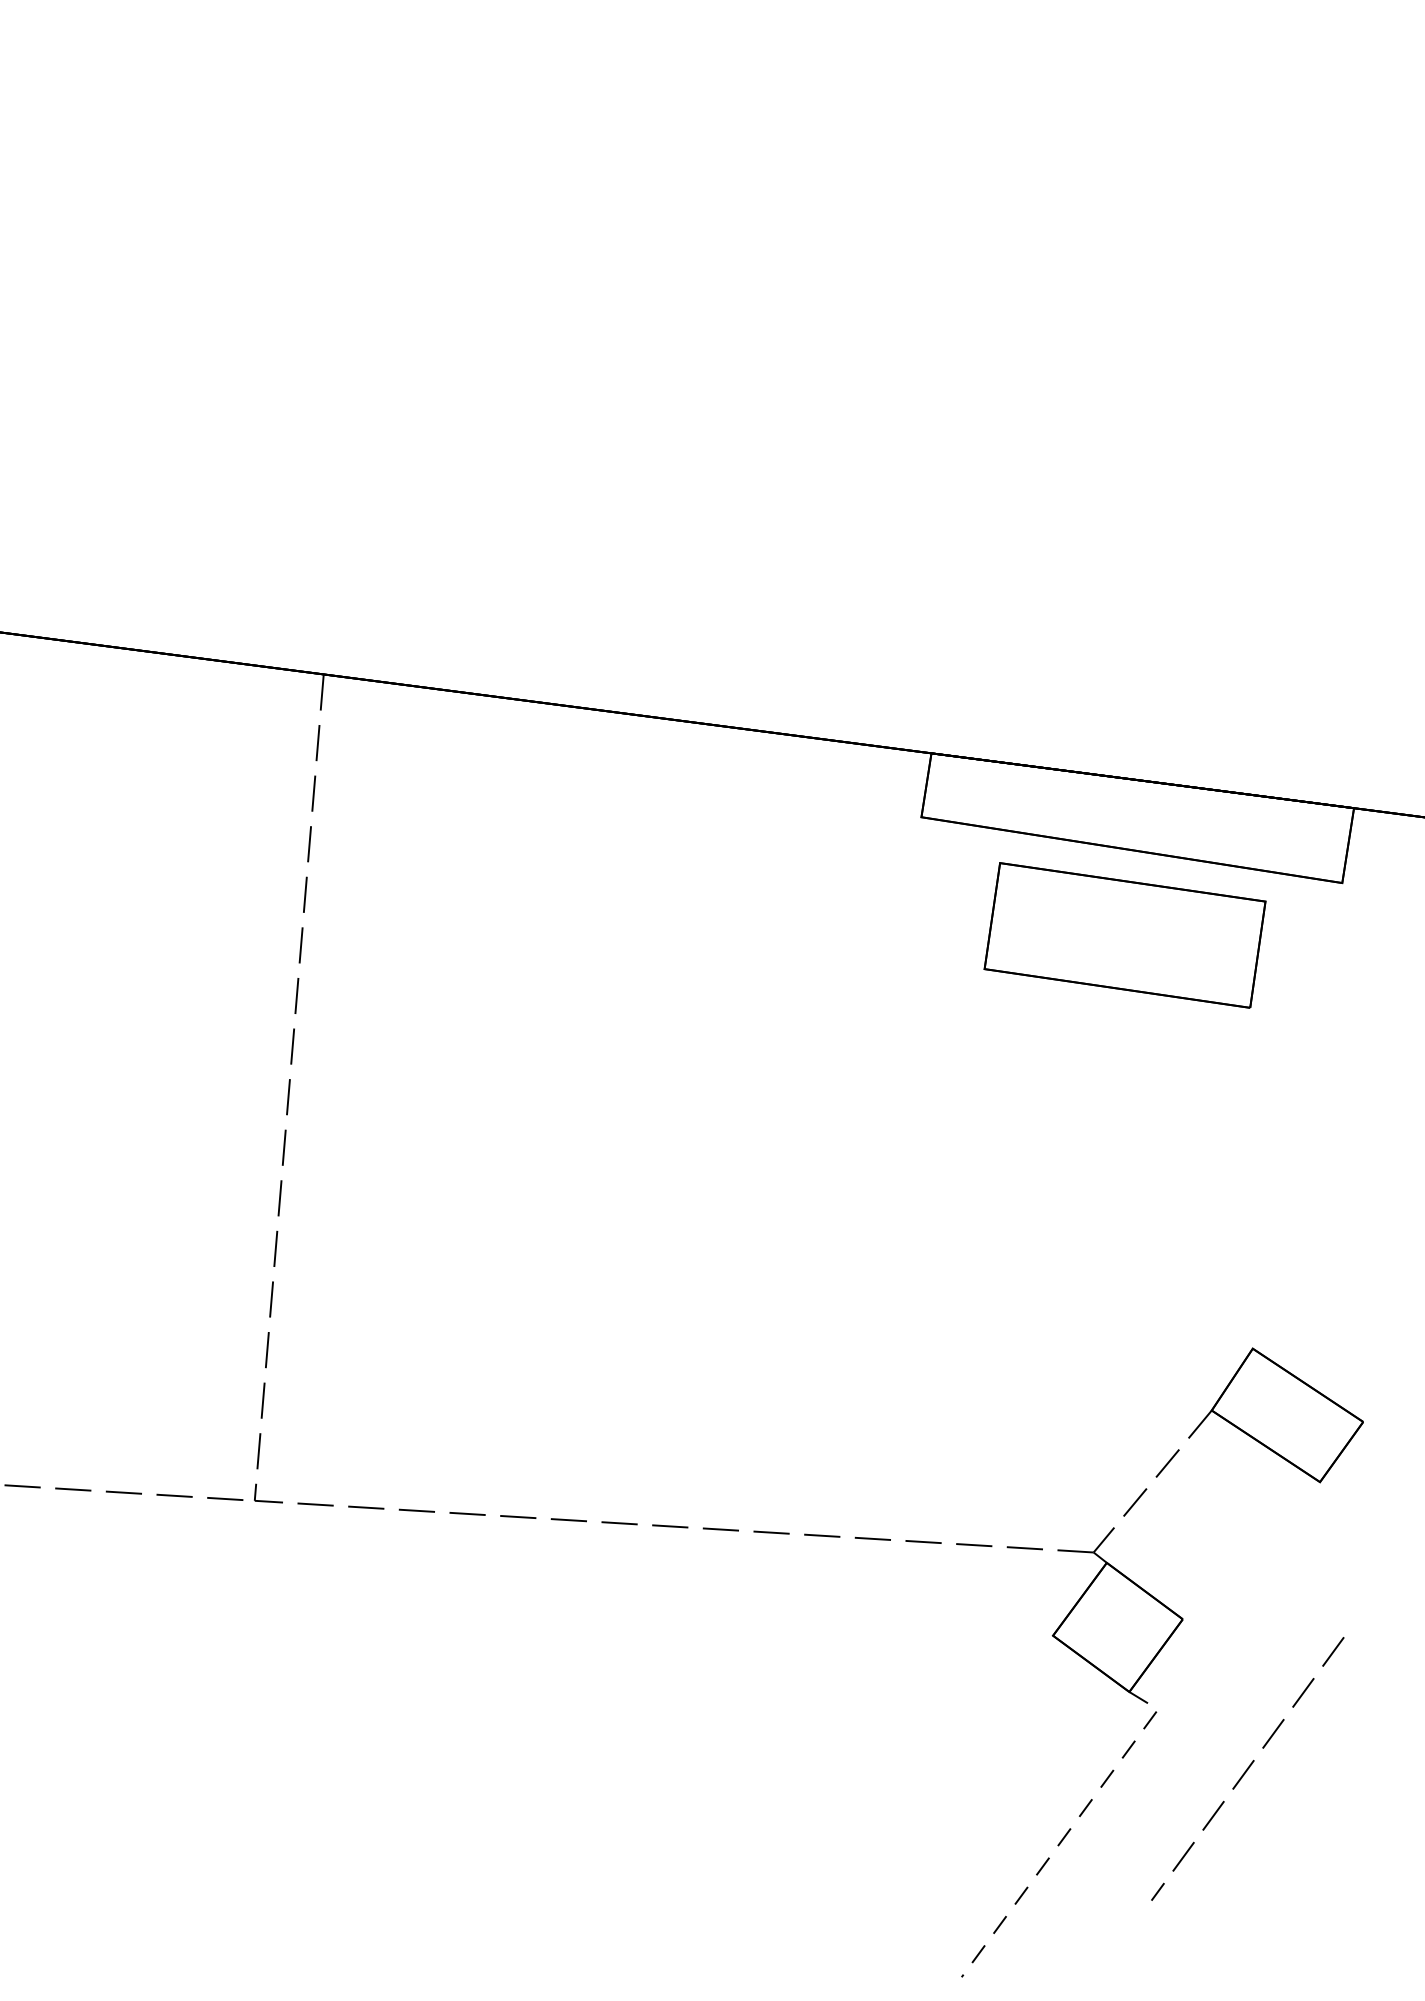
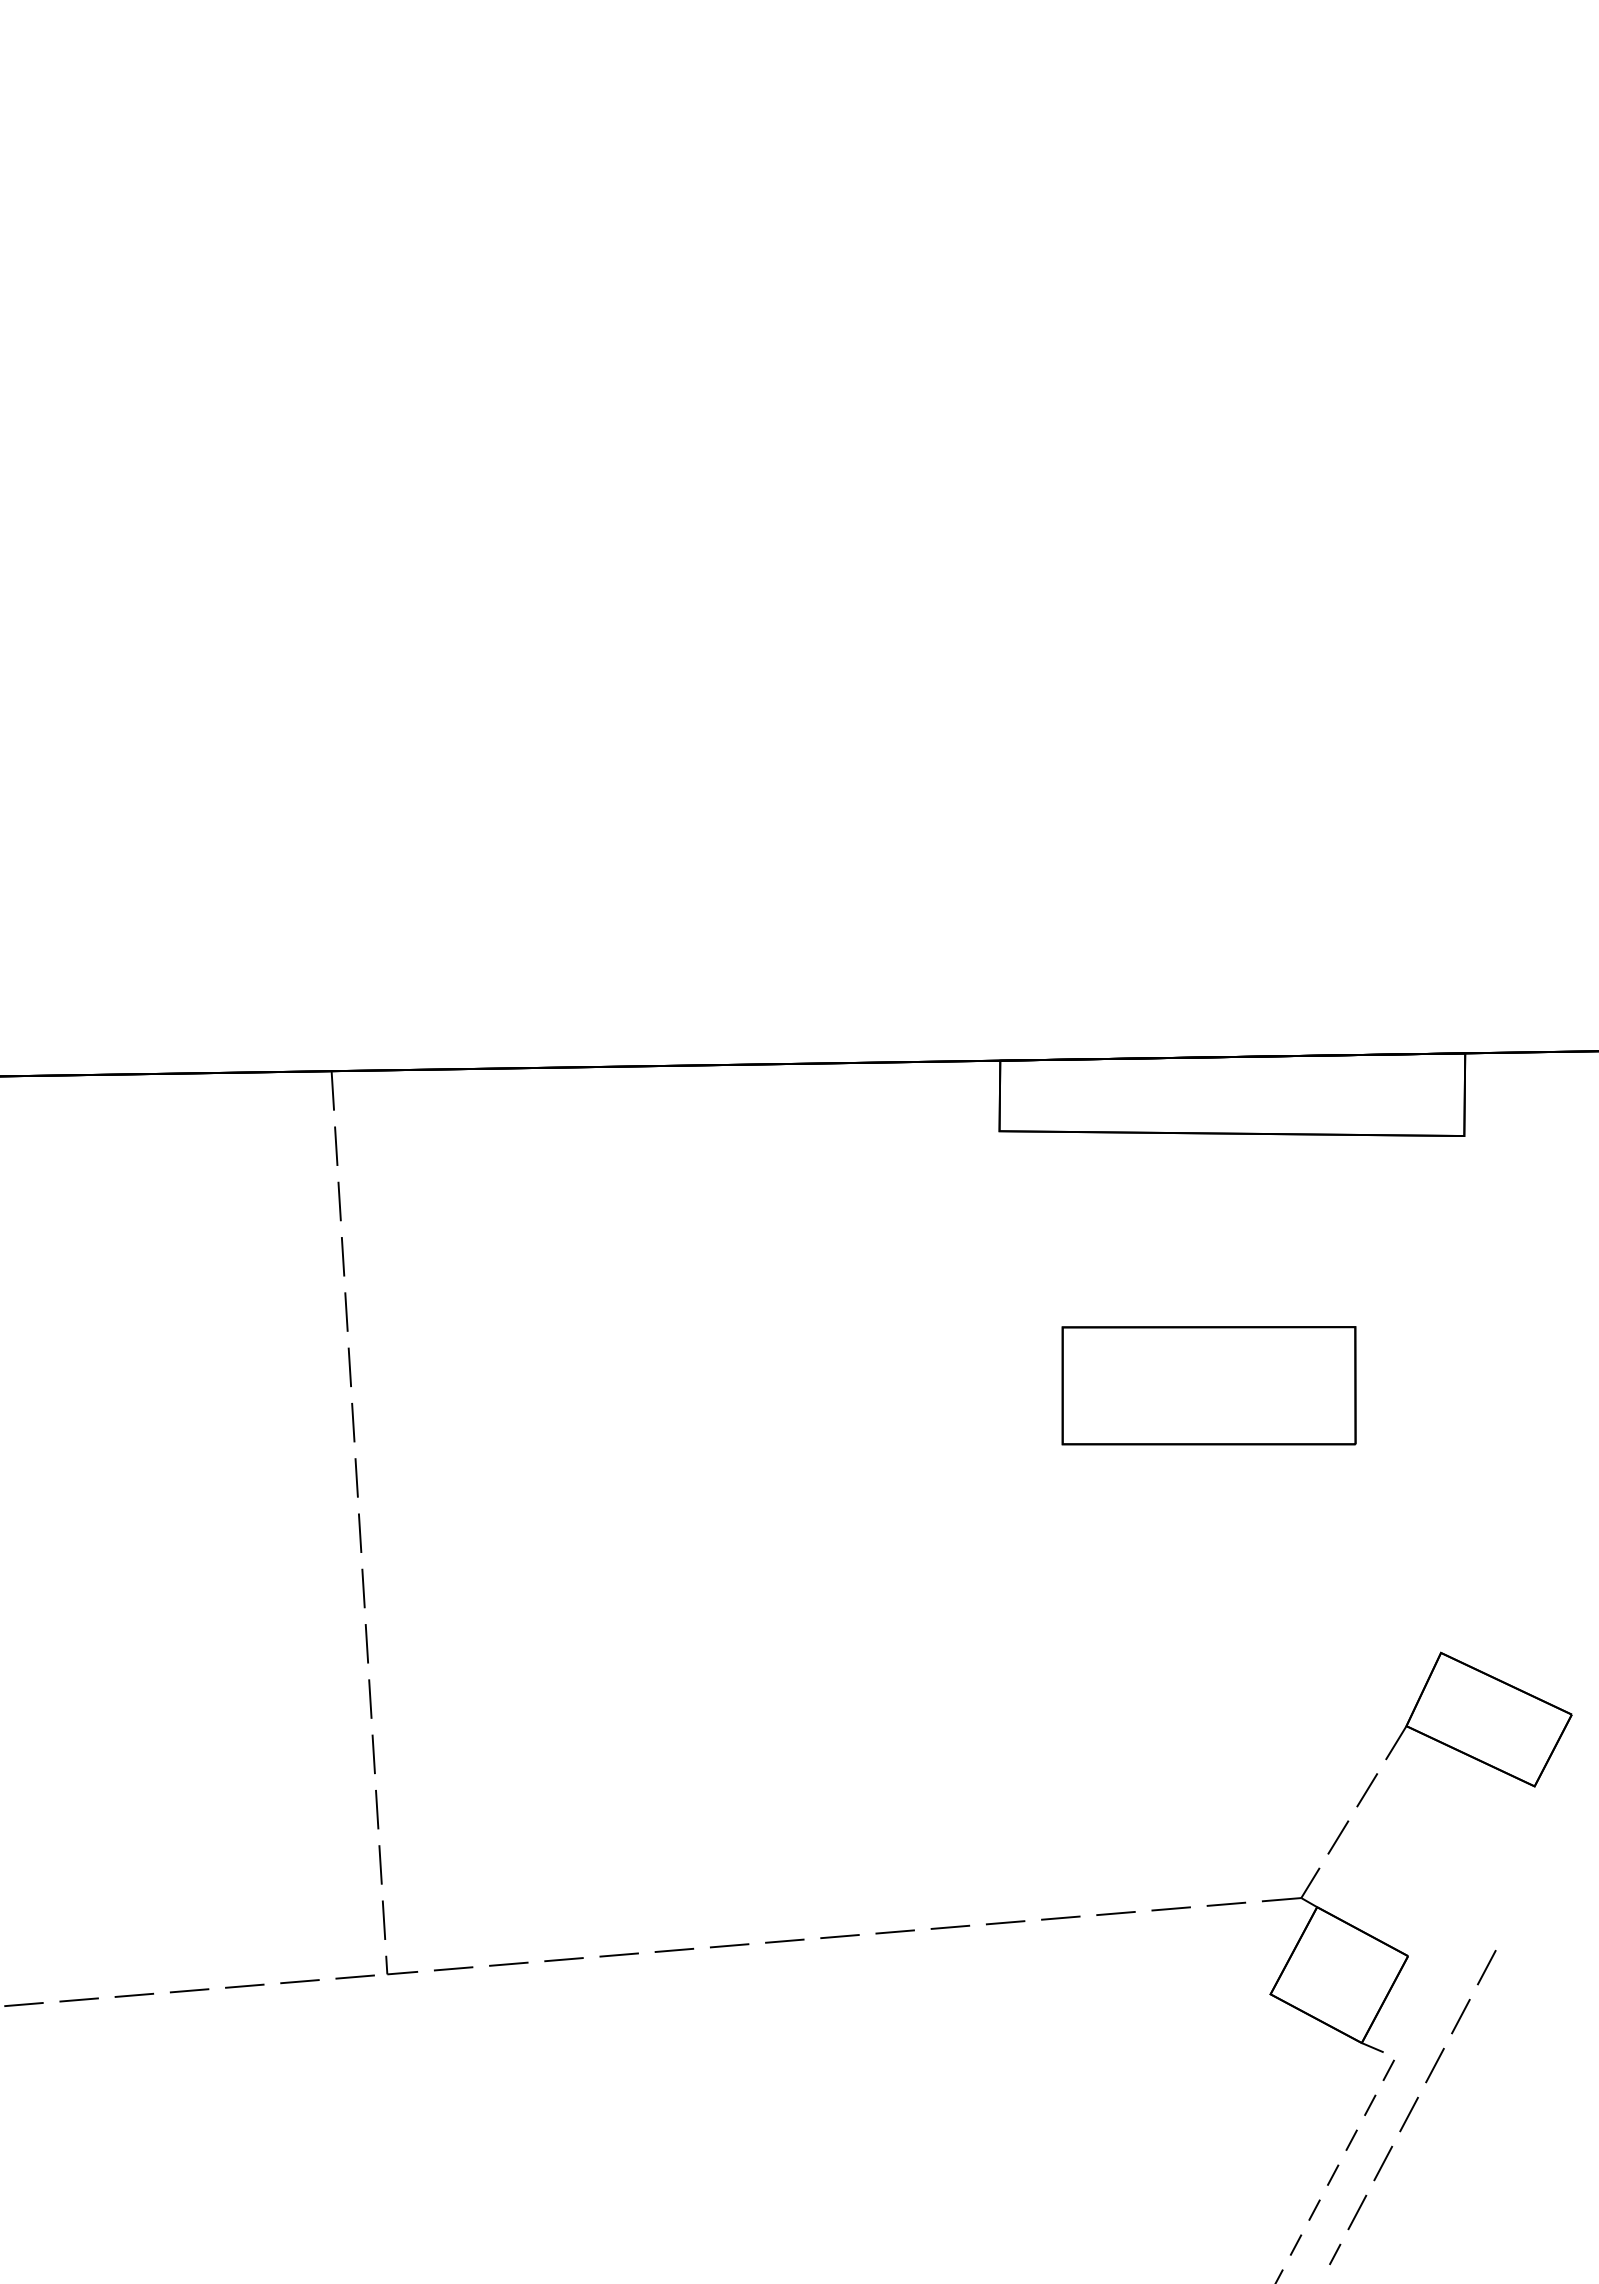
part: (1124, 935) -> (1208, 1385), moved
line: (1247, 1768) -> (1412, 2107), moved

